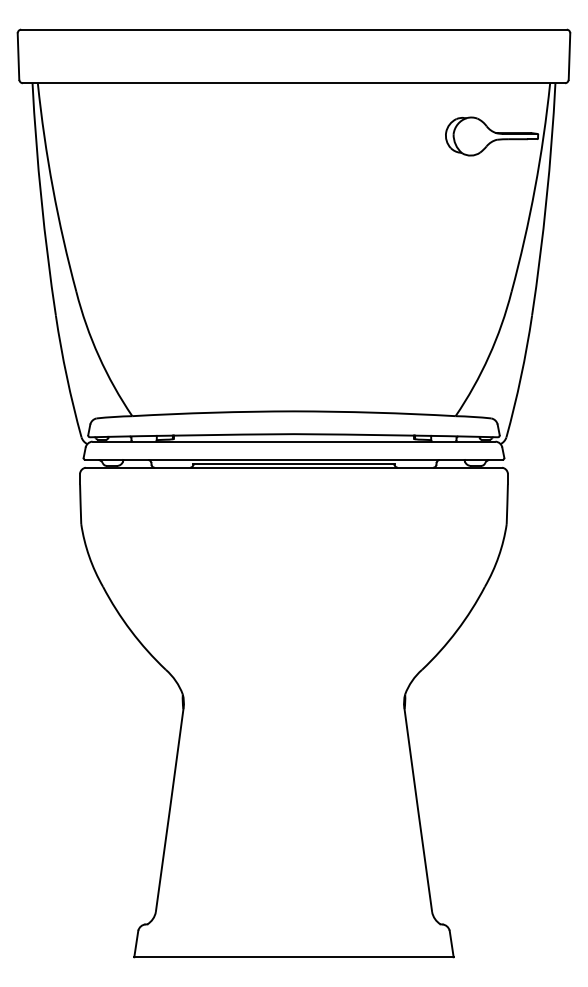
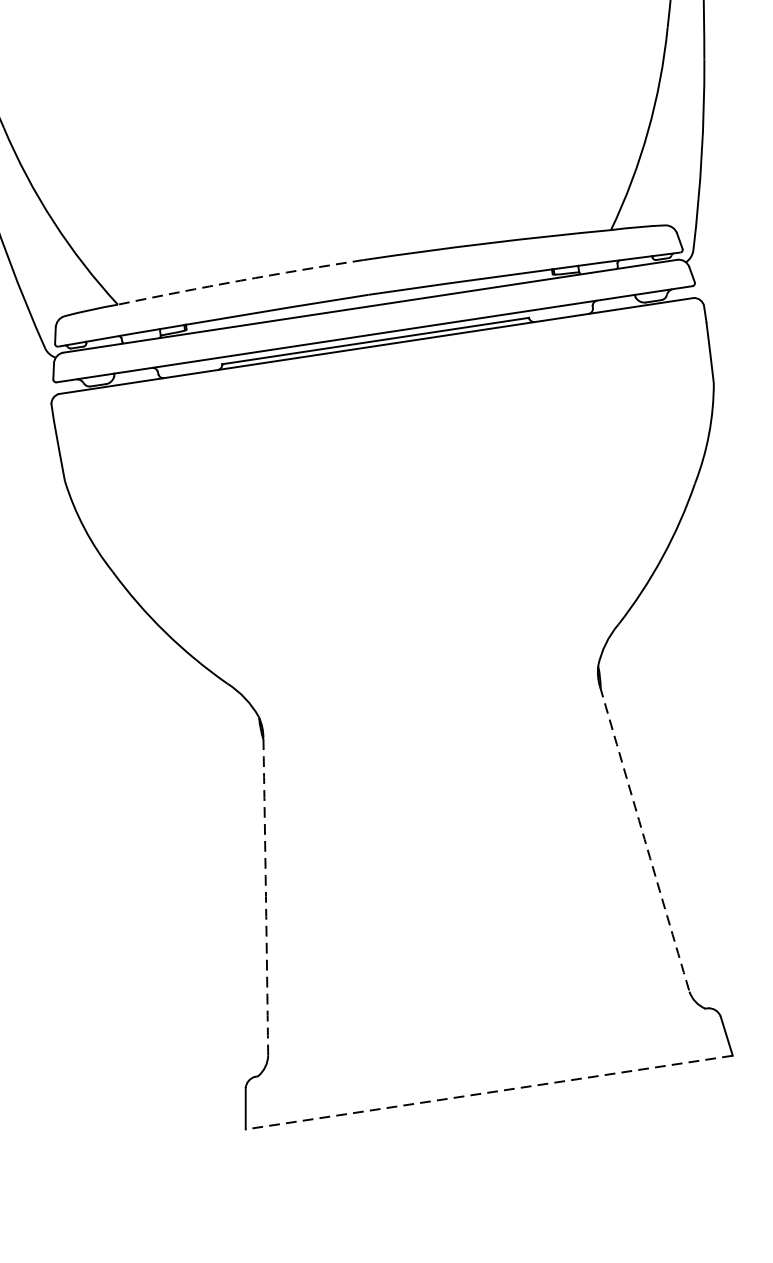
arc: (213, 412) -> (240, 280), solid -> dashed
arc: (169, 810) -> (265, 897), solid -> dashed
arc: (418, 810) -> (645, 840), solid -> dashed
line: (293, 957) -> (488, 1093), solid -> dashed

